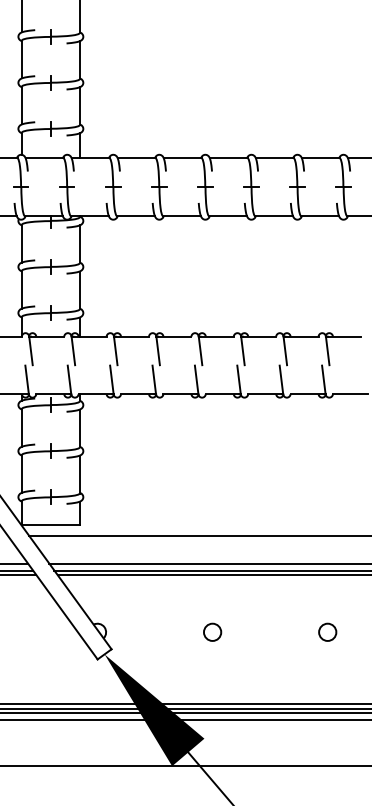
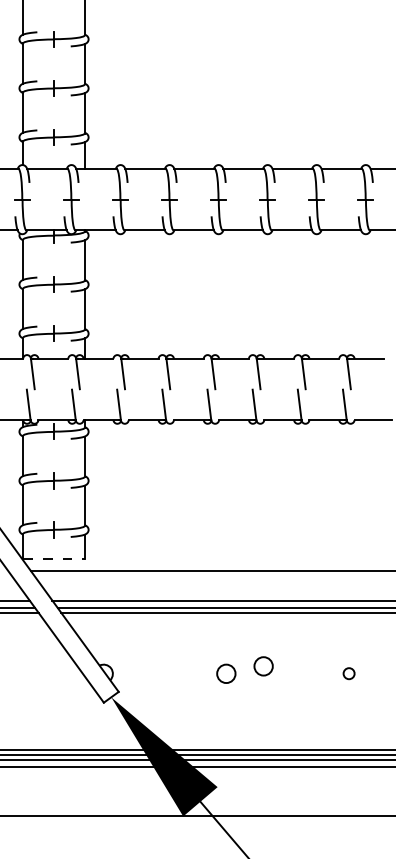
line: (50, 524) -> (53, 558), solid -> dashed
circle: (247, 624) -> (263, 665), added
circle: (327, 631) -> (348, 672), size x0.6

